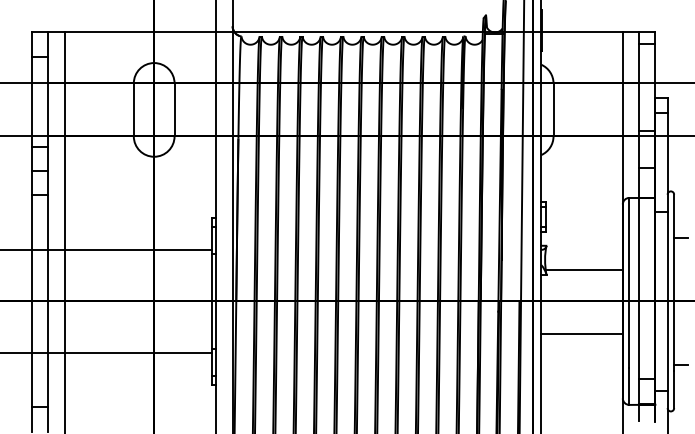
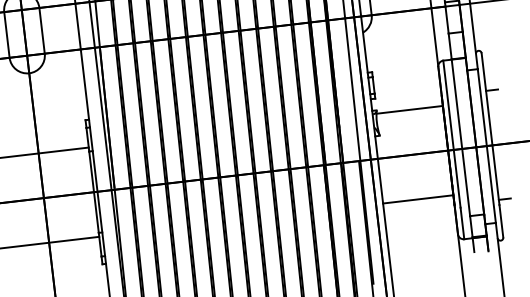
line: (583, 269) -> (408, 109), moved
line: (581, 334) -> (417, 199), moved

